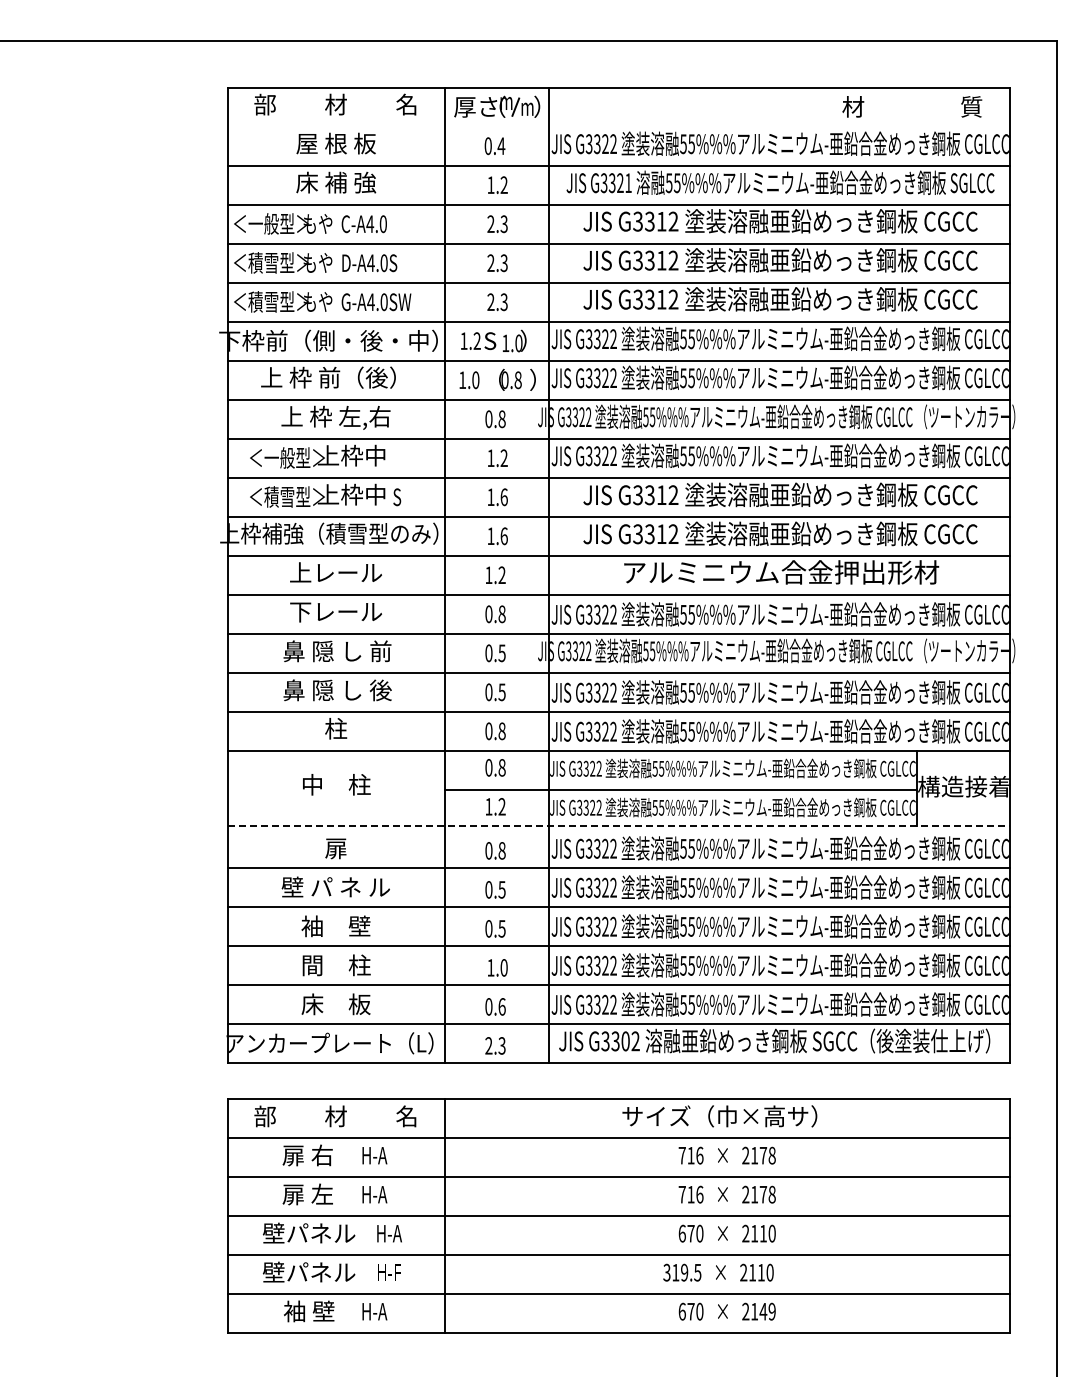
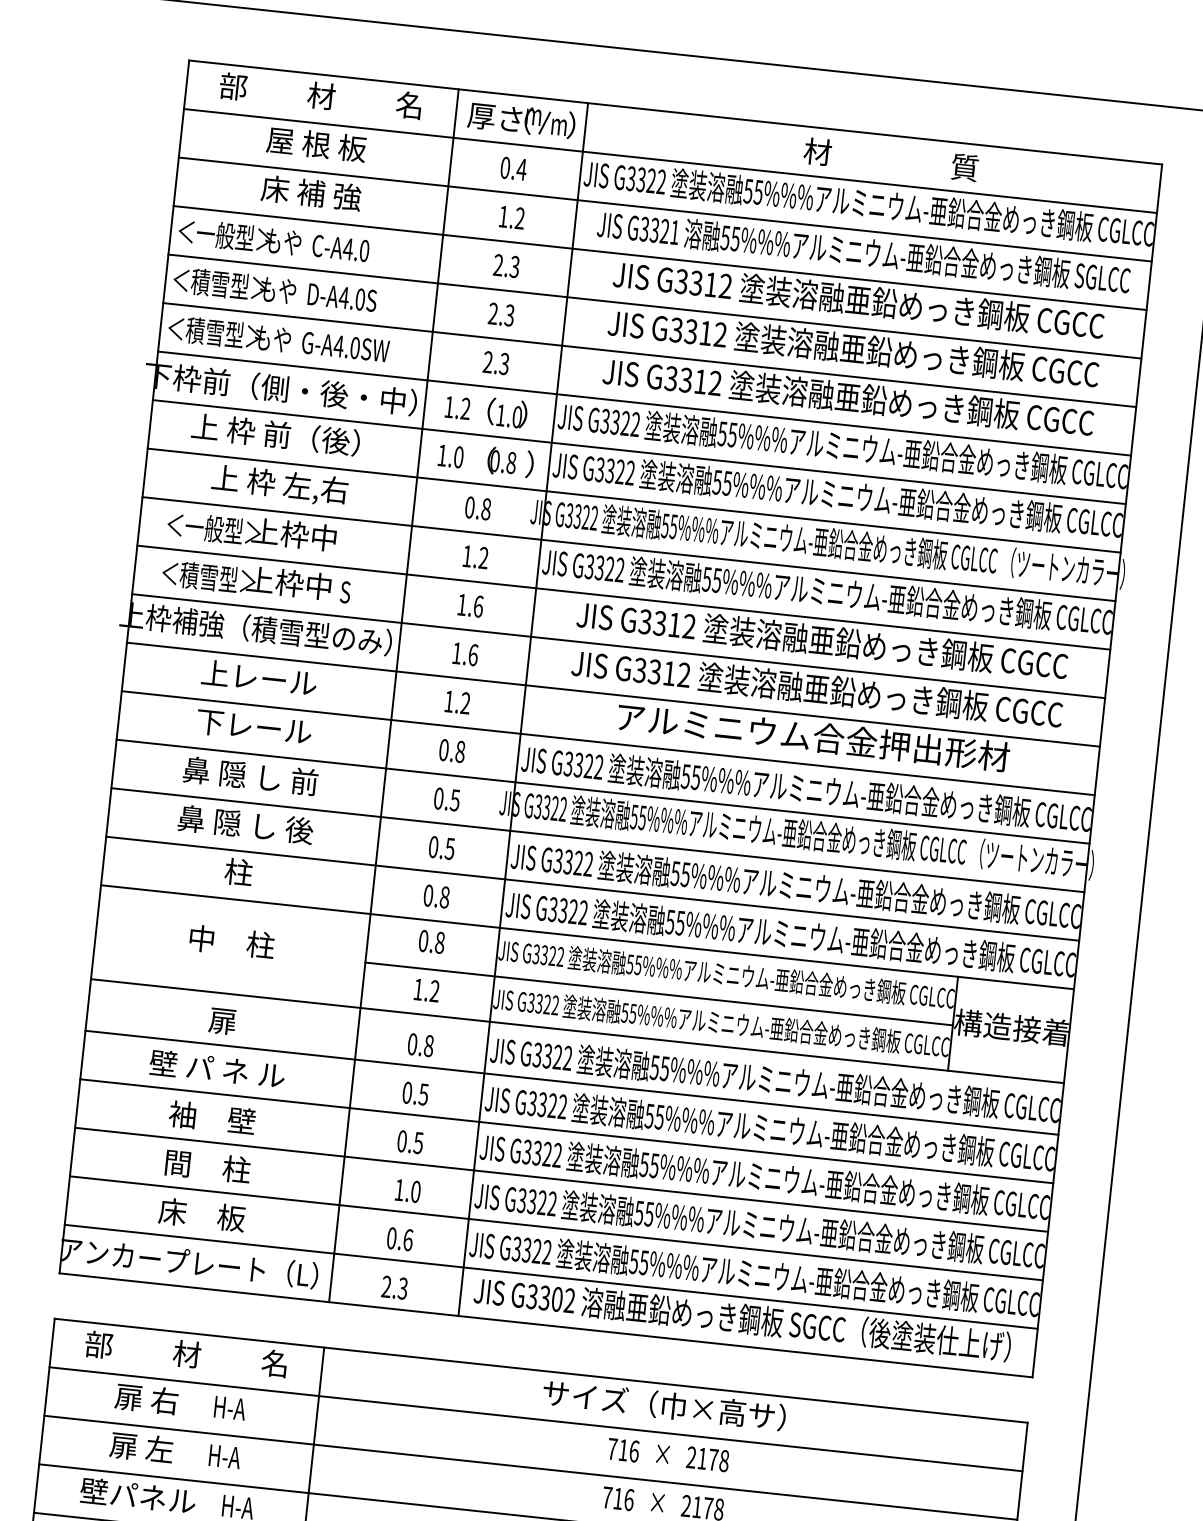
text: (912, 106) -> (891, 159), moved
line: (618, 126) -> (669, 160), added
text: (492, 340) -> (484, 410), S -> （
line: (619, 826) -> (578, 1031), dashed -> solid

